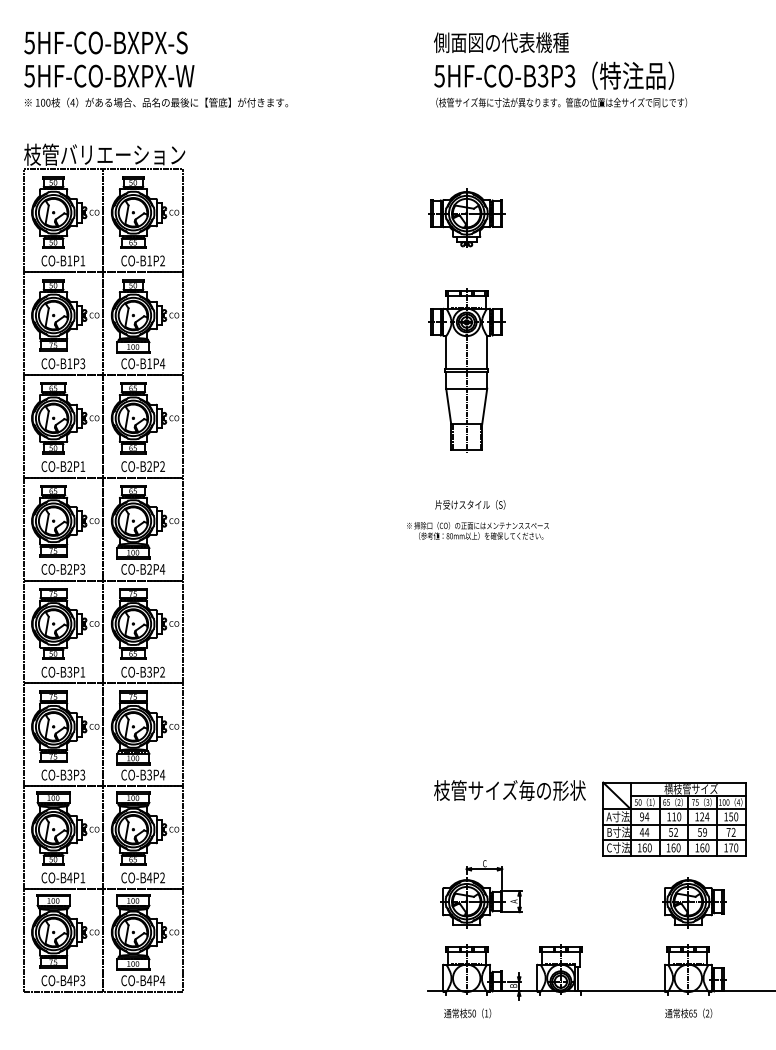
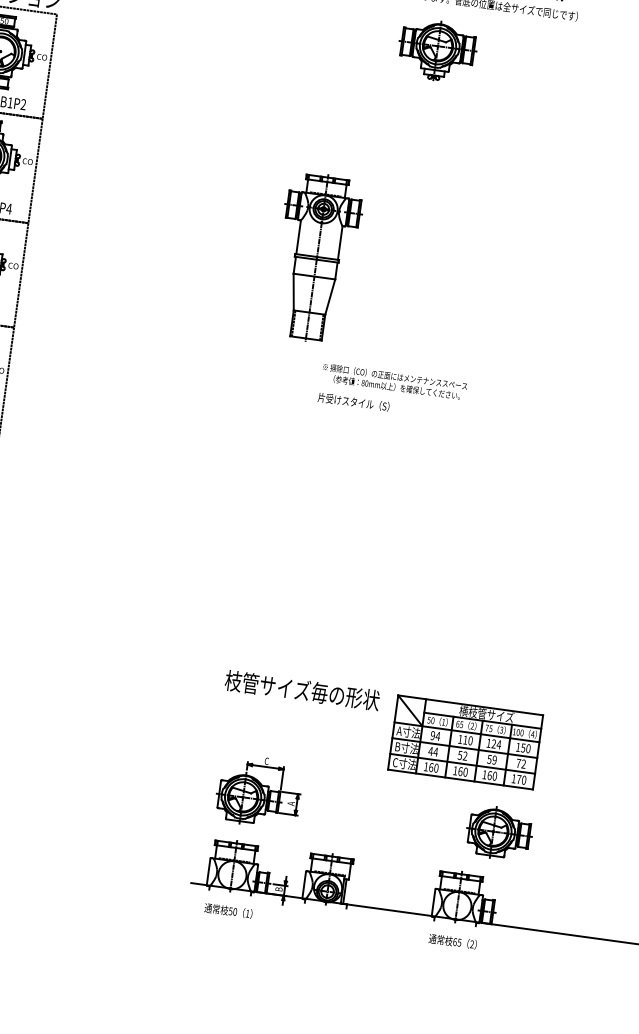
part: (466, 217) -> (437, 50), moved
text: (470, 504) -> (353, 401), moved
text: (477, 530) -> (393, 381), moved
part: (694, 902) -> (499, 833), moved

